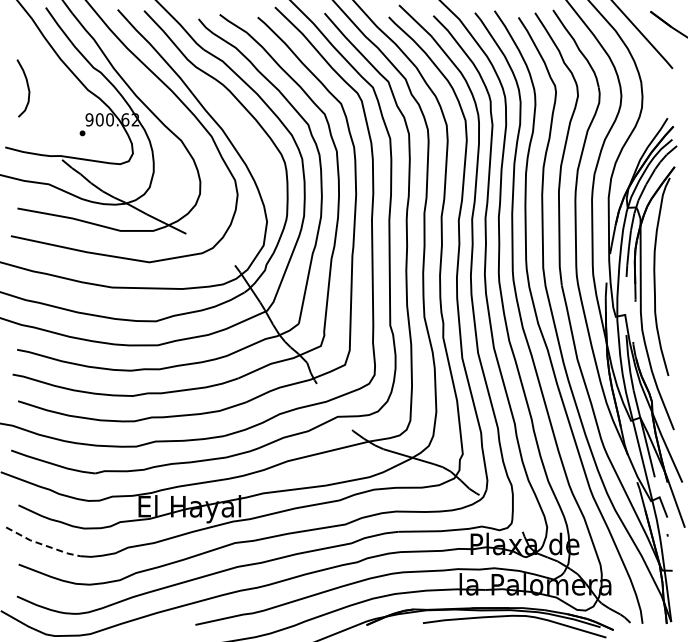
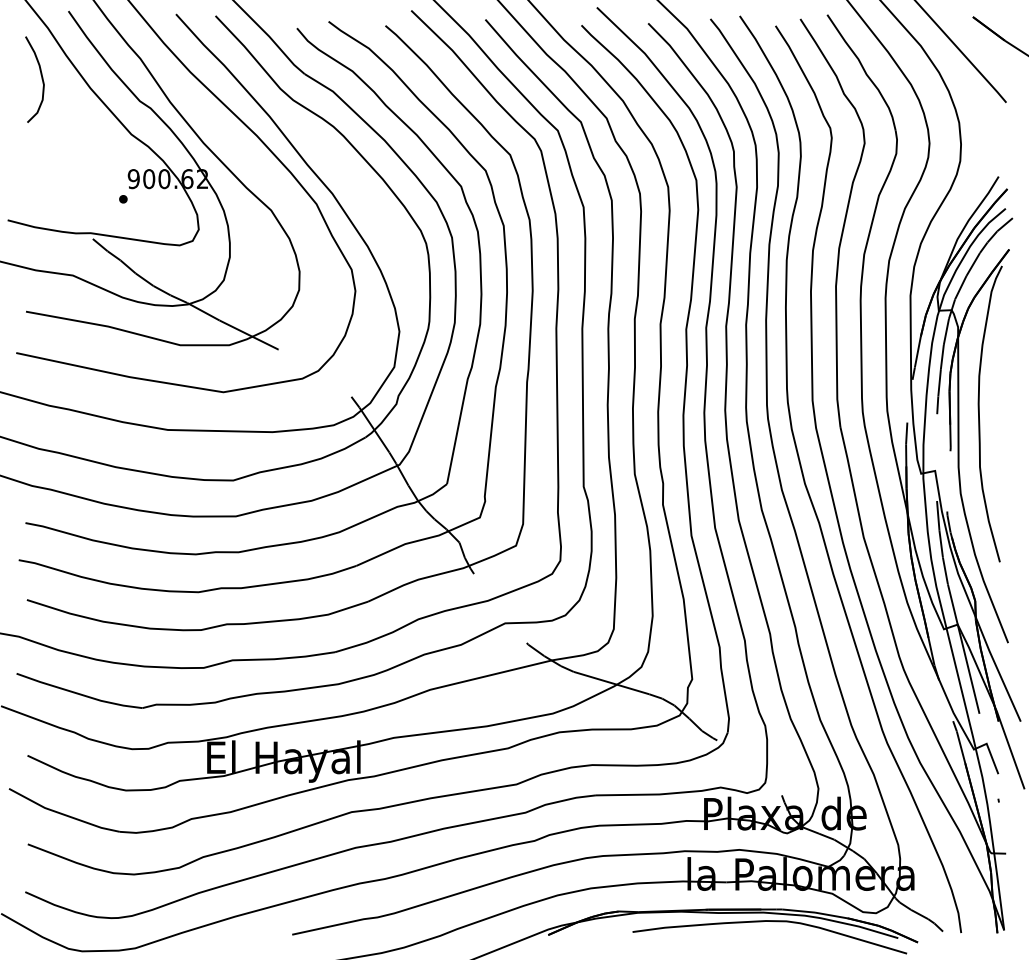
curve: (27, 88) -> (41, 79), moved
line: (42, 544) -> (63, 814), dashed -> solid

